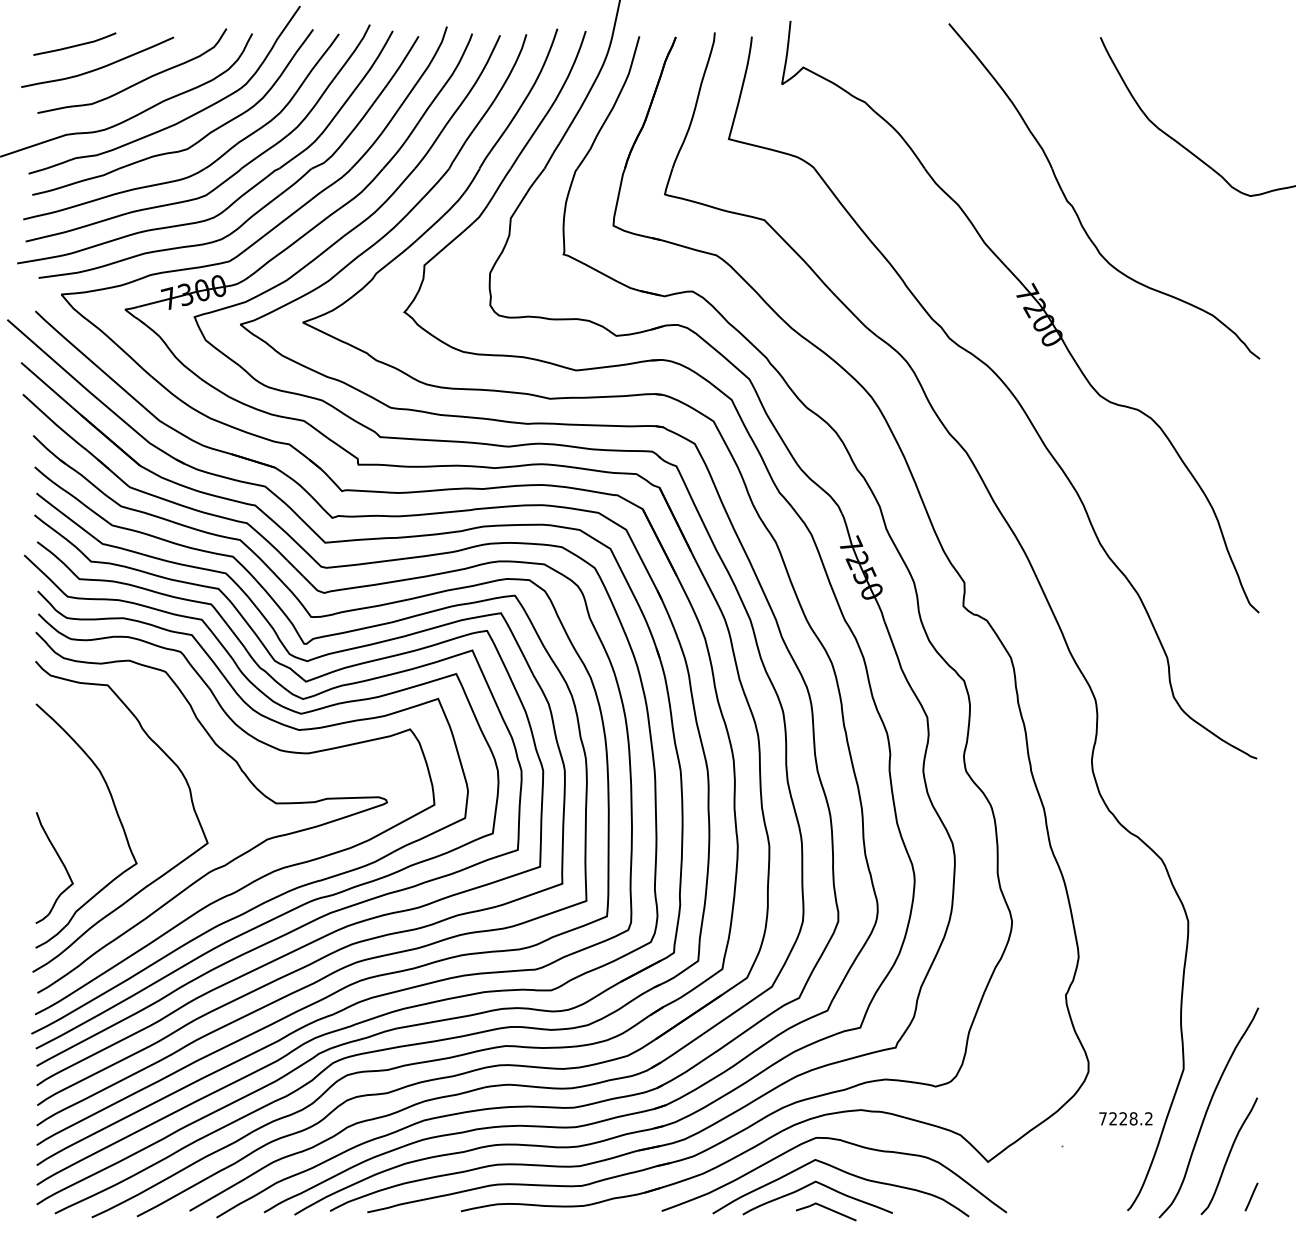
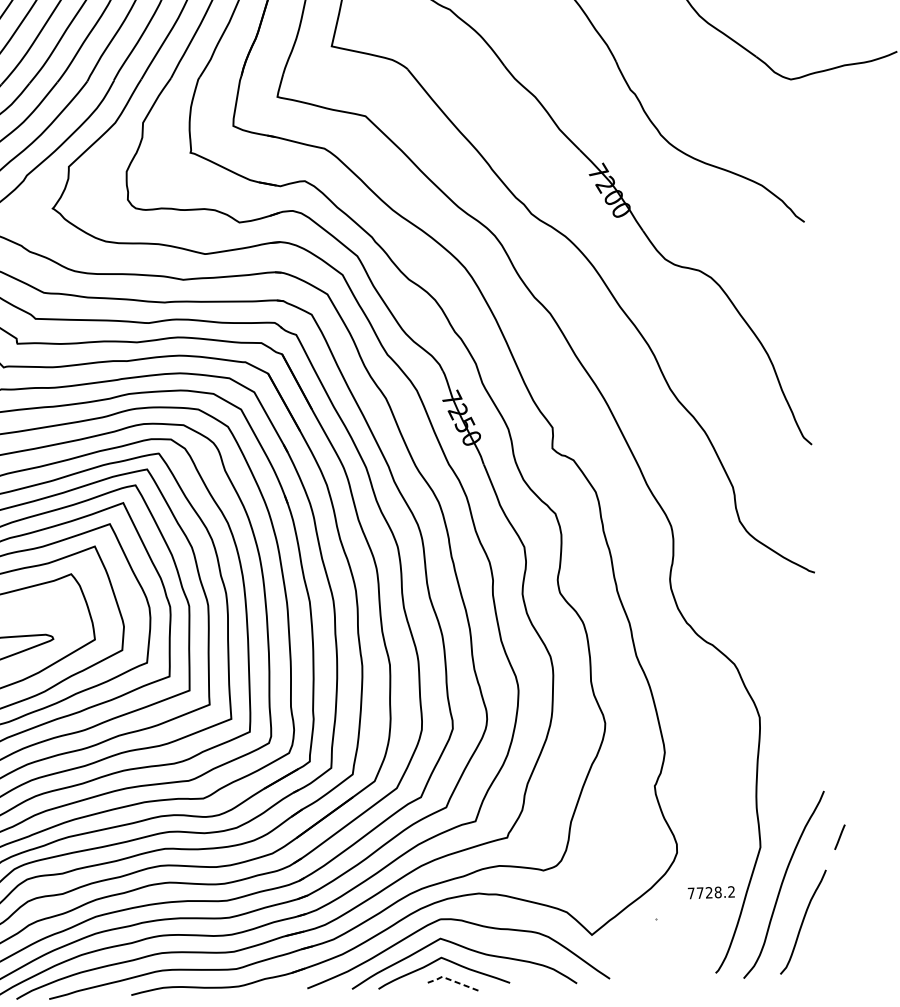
text: (1112, 1118) -> (699, 892), 7228.2 -> 7728.2
line: (1251, 1196) -> (839, 836), moved
line: (824, 1207) -> (449, 980), solid -> dashed

